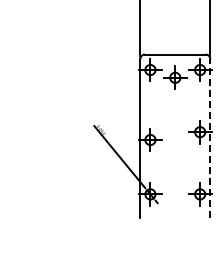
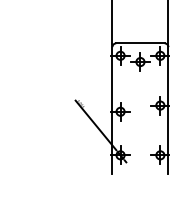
line: (210, 137) -> (168, 109), dashed -> solid

